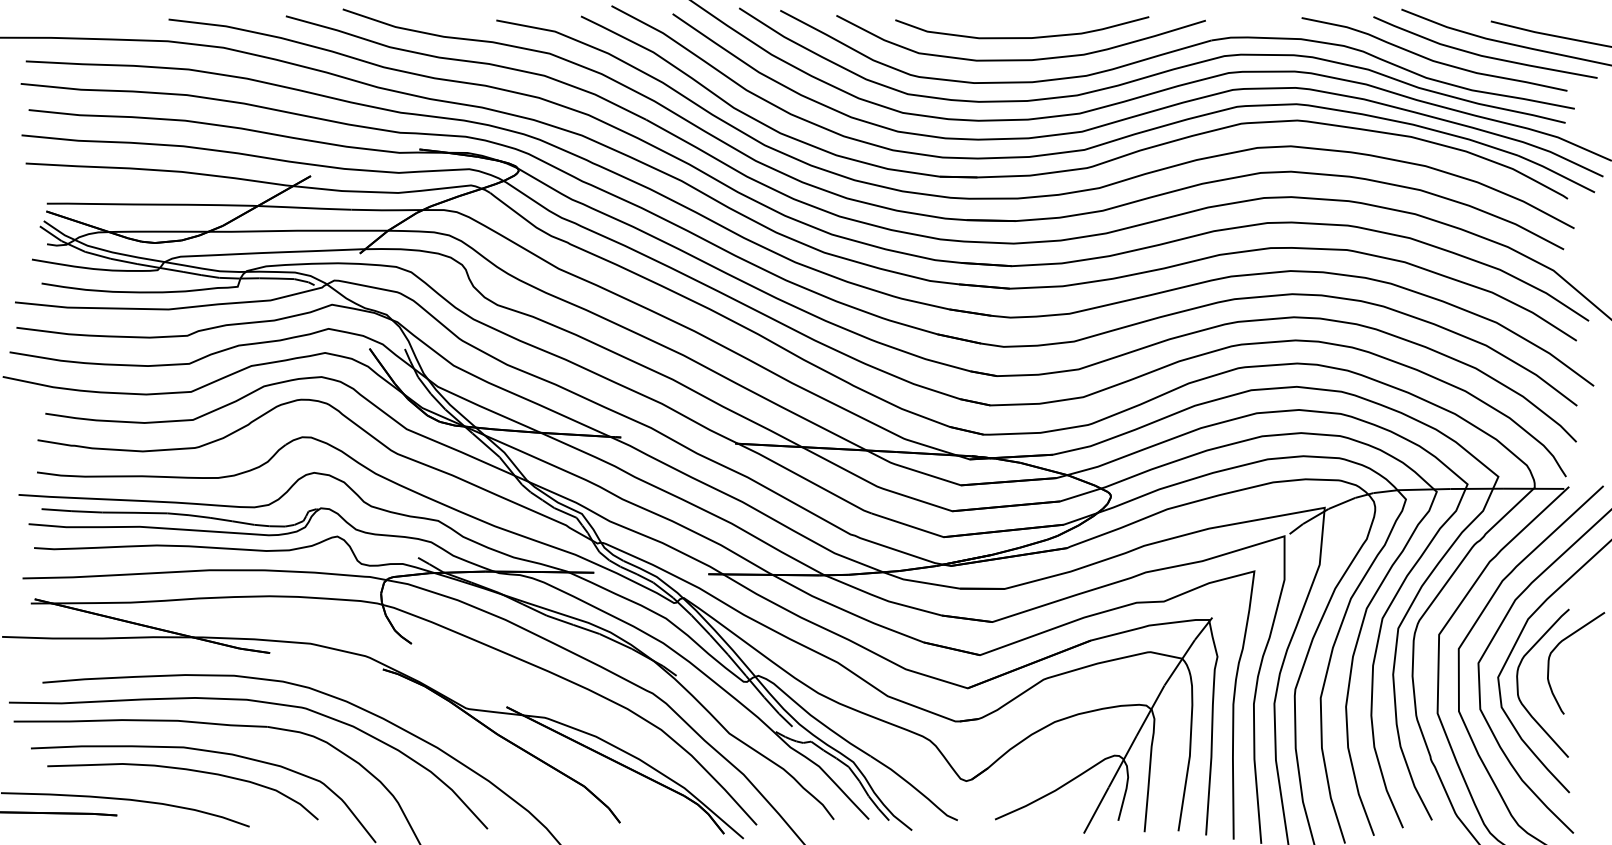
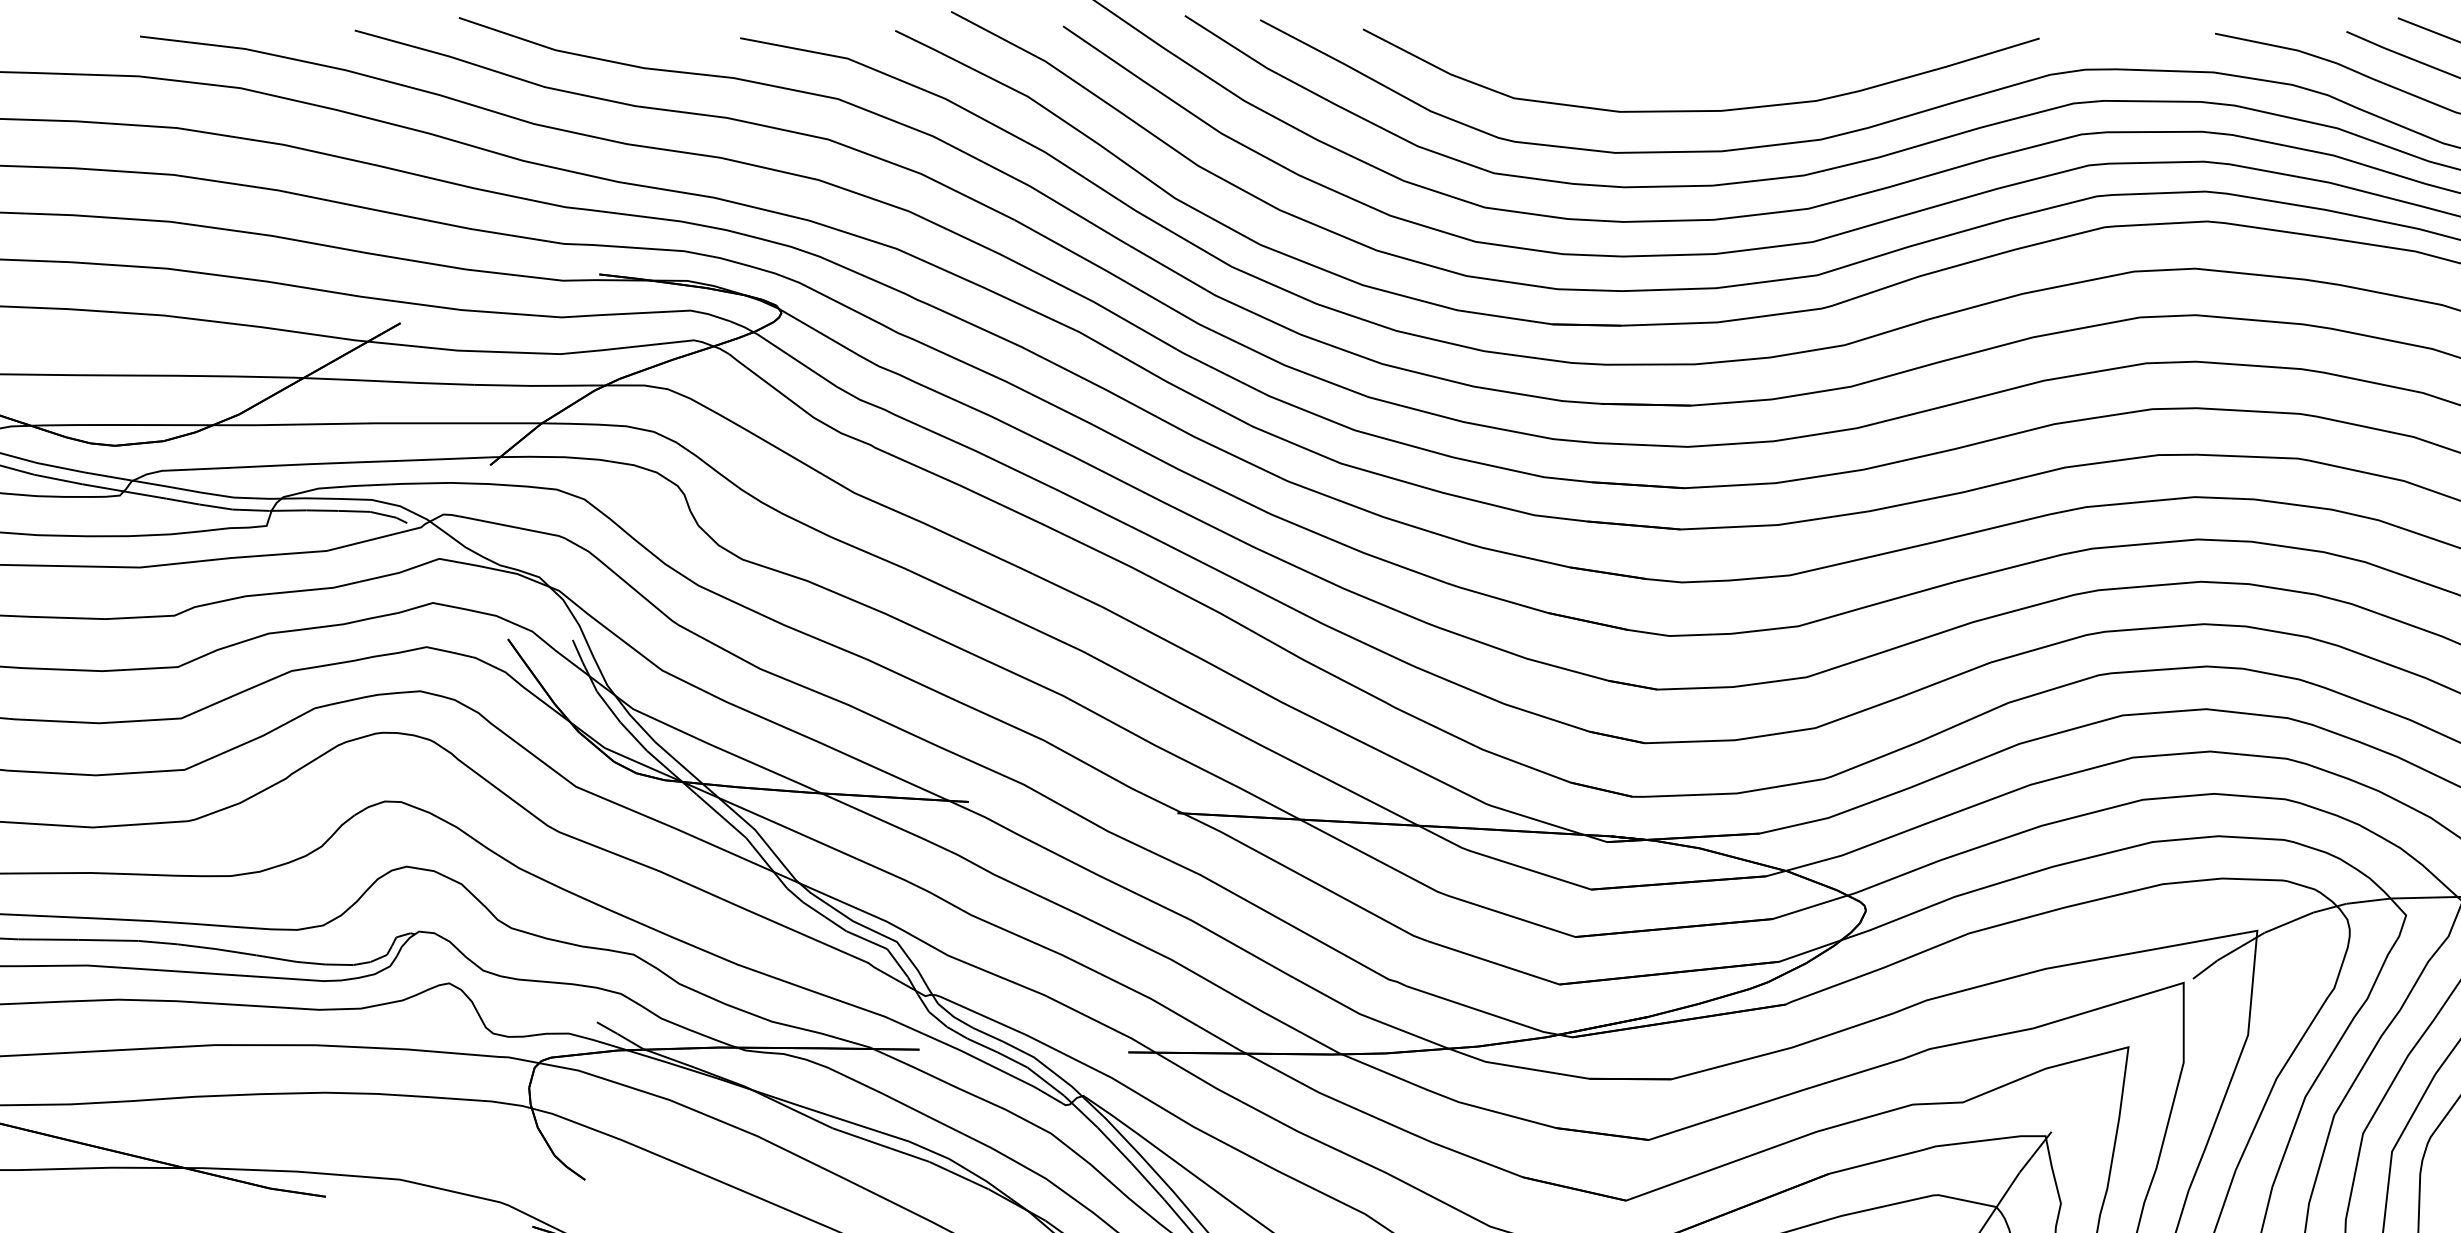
curve: (1022, 37) -> (1703, 69), removed

